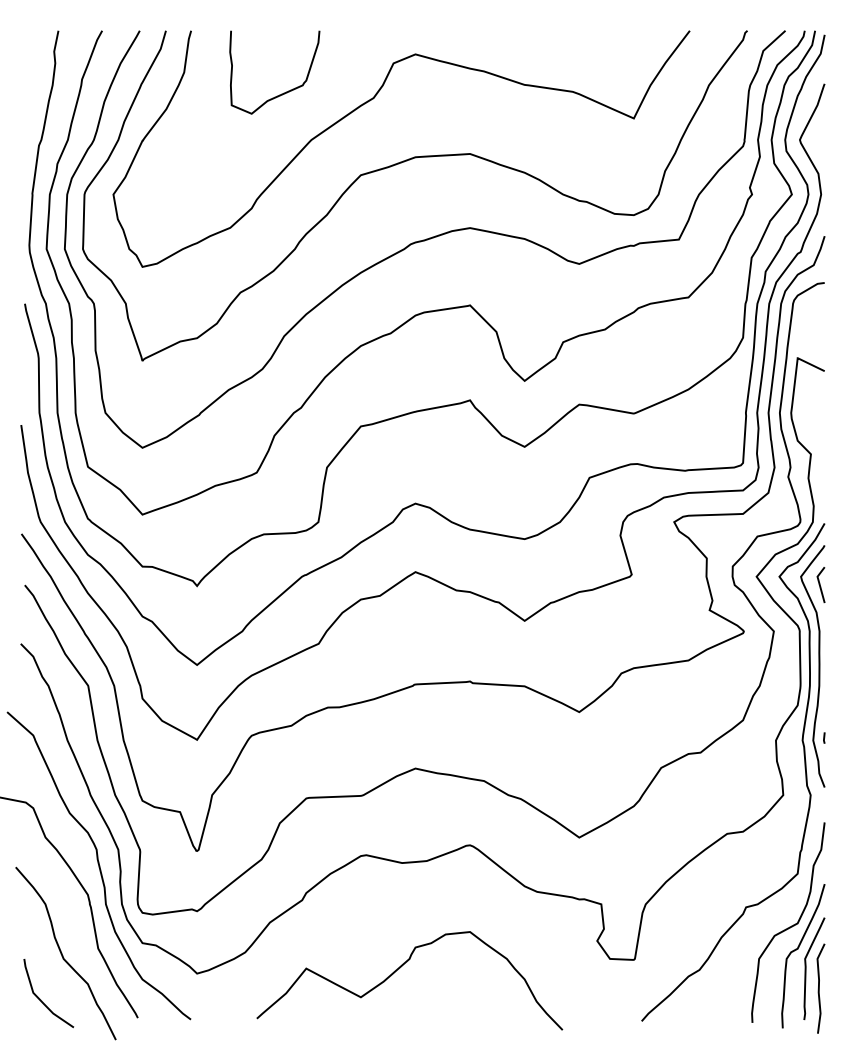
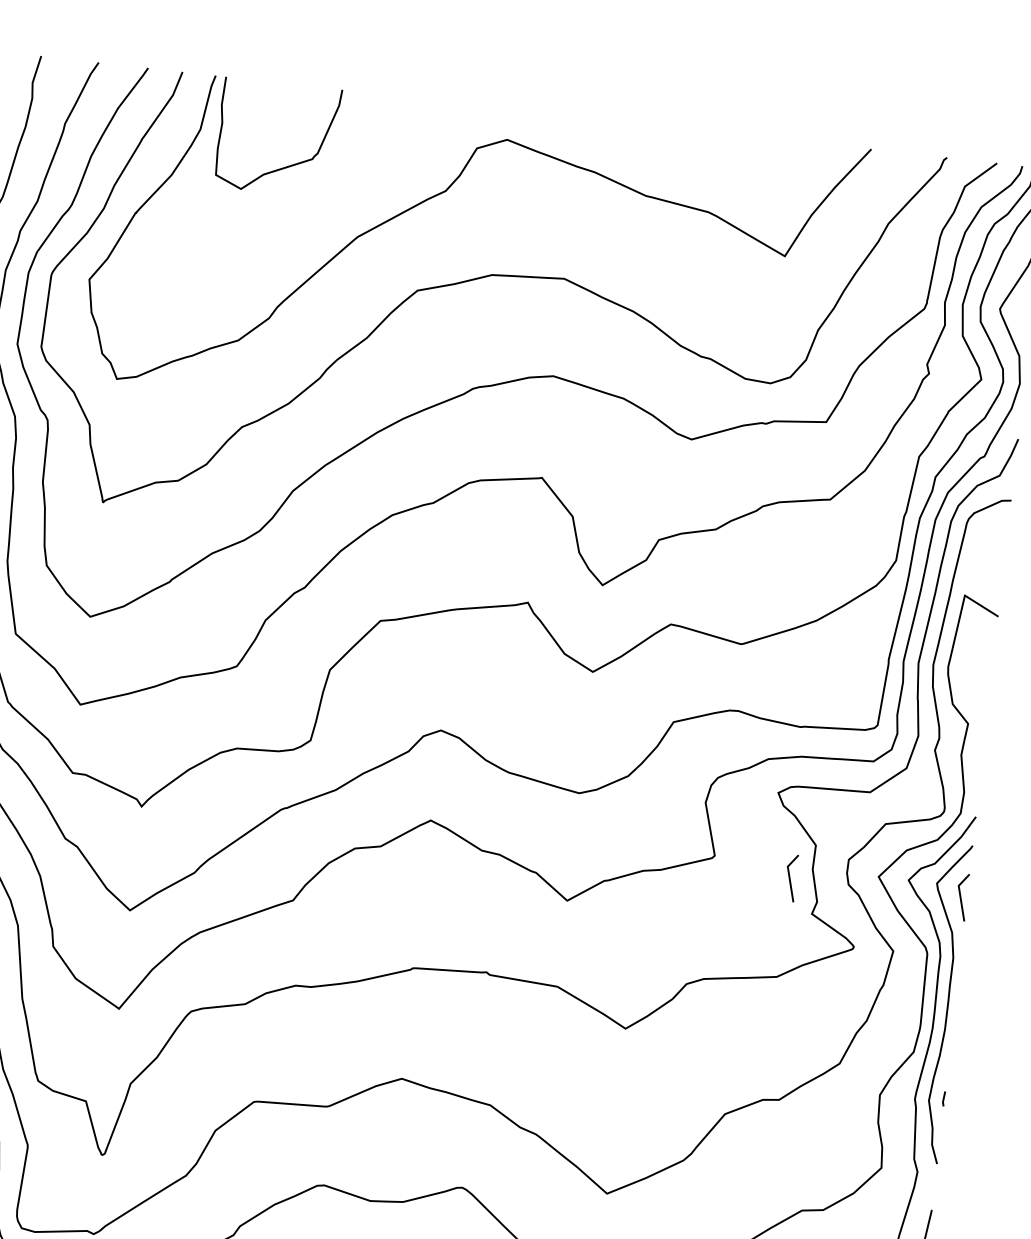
curve: (283, 92) -> (285, 165), moved
line: (690, 585) -> (790, 878), added

